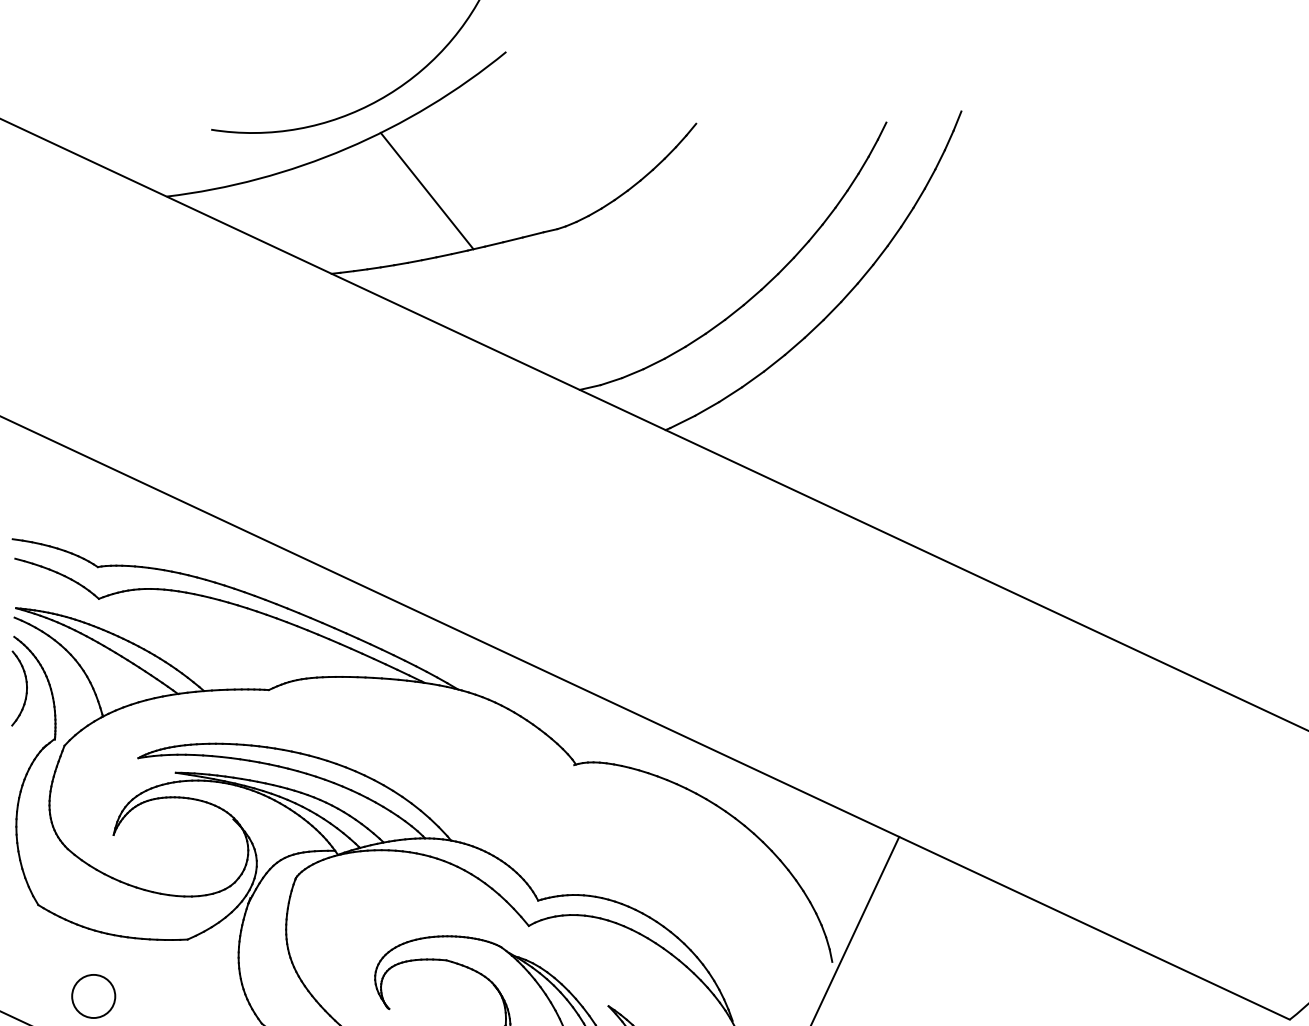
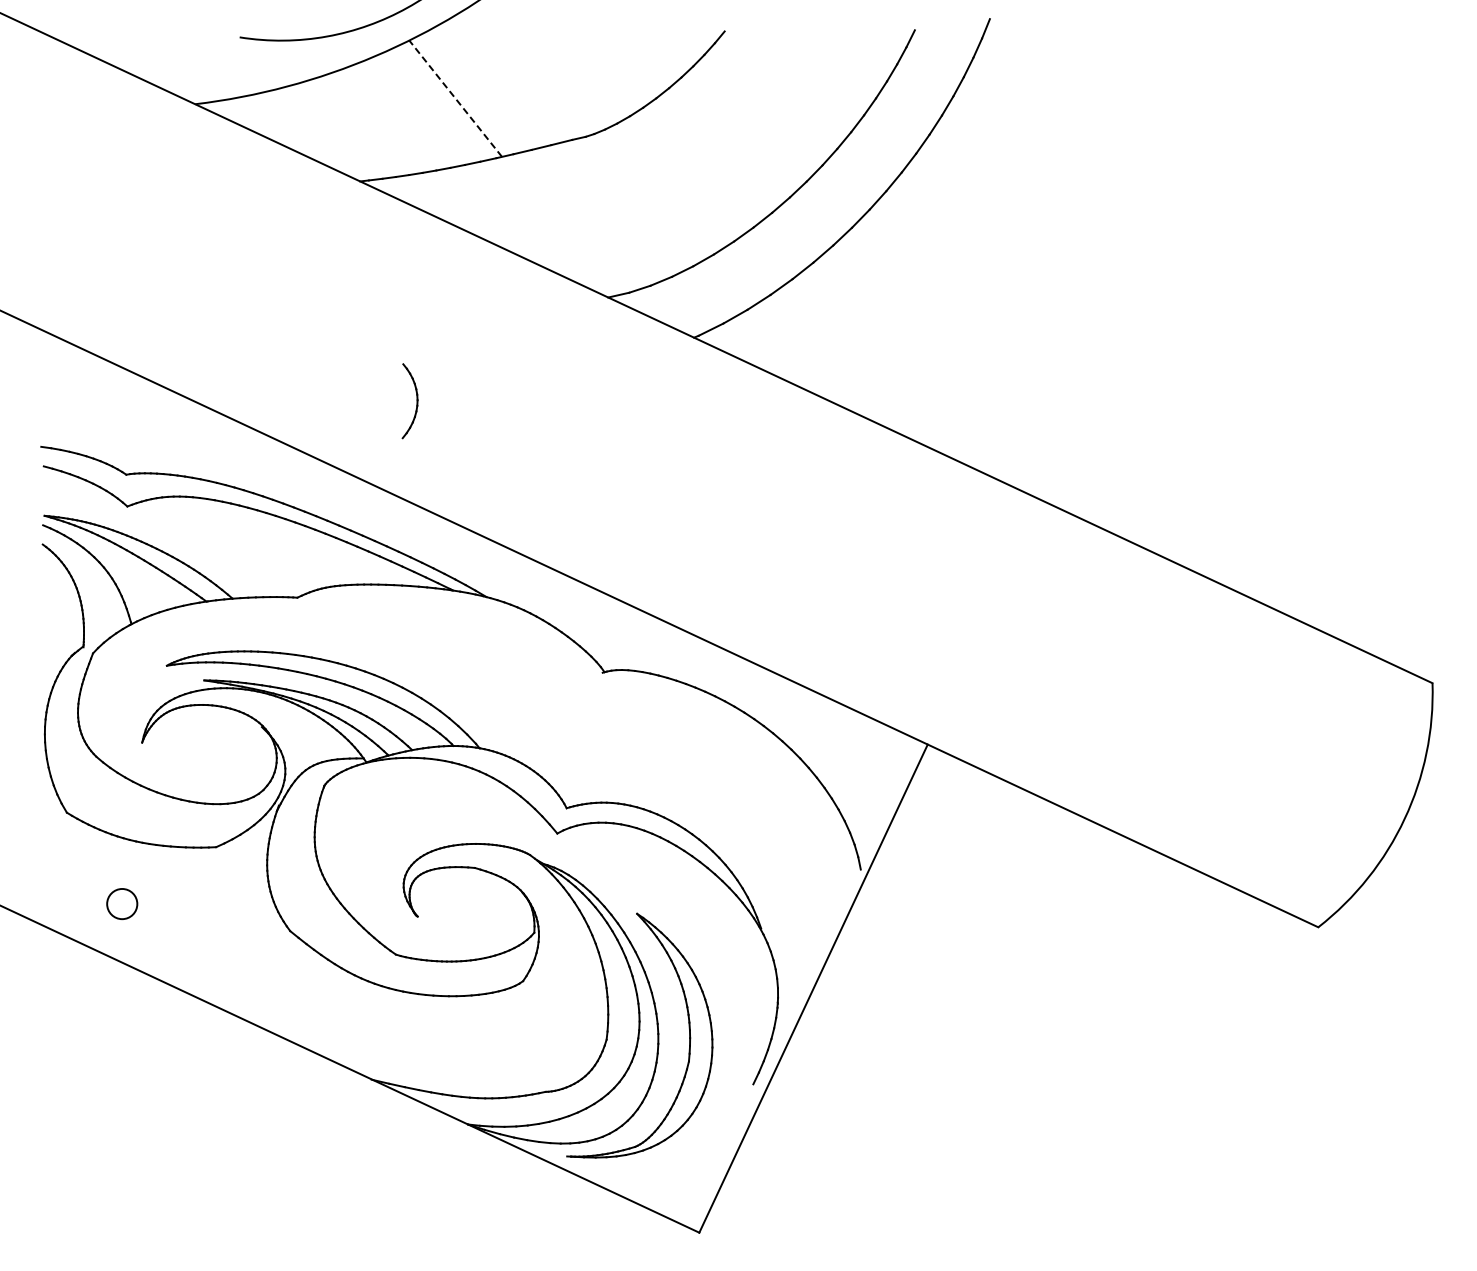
line: (426, 190) -> (455, 98), solid -> dashed
part: (25, 688) -> (416, 401), moved
circle: (92, 995) -> (121, 903), size x0.7

